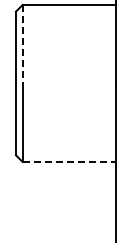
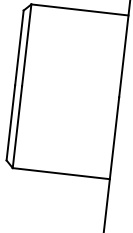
line: (22, 44) -> (26, 45), dashed -> solid
line: (69, 161) -> (61, 173), dashed -> solid

